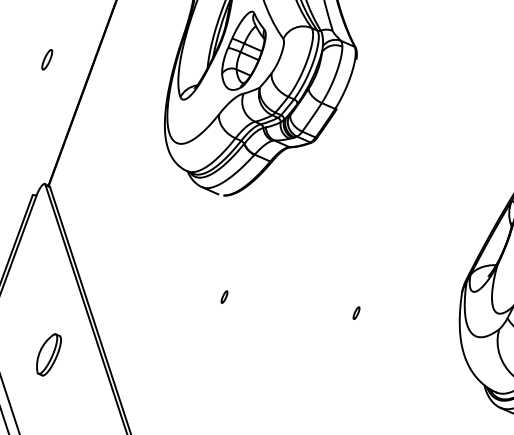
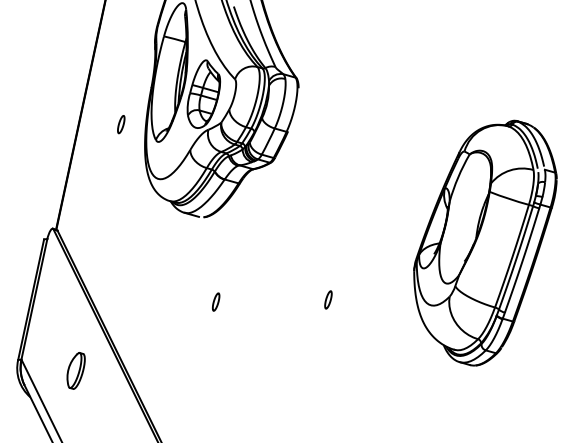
part: (47, 59) -> (121, 124), moved
part: (224, 296) -> (216, 301), size x1.67
part: (356, 312) -> (328, 299), size x1.67

